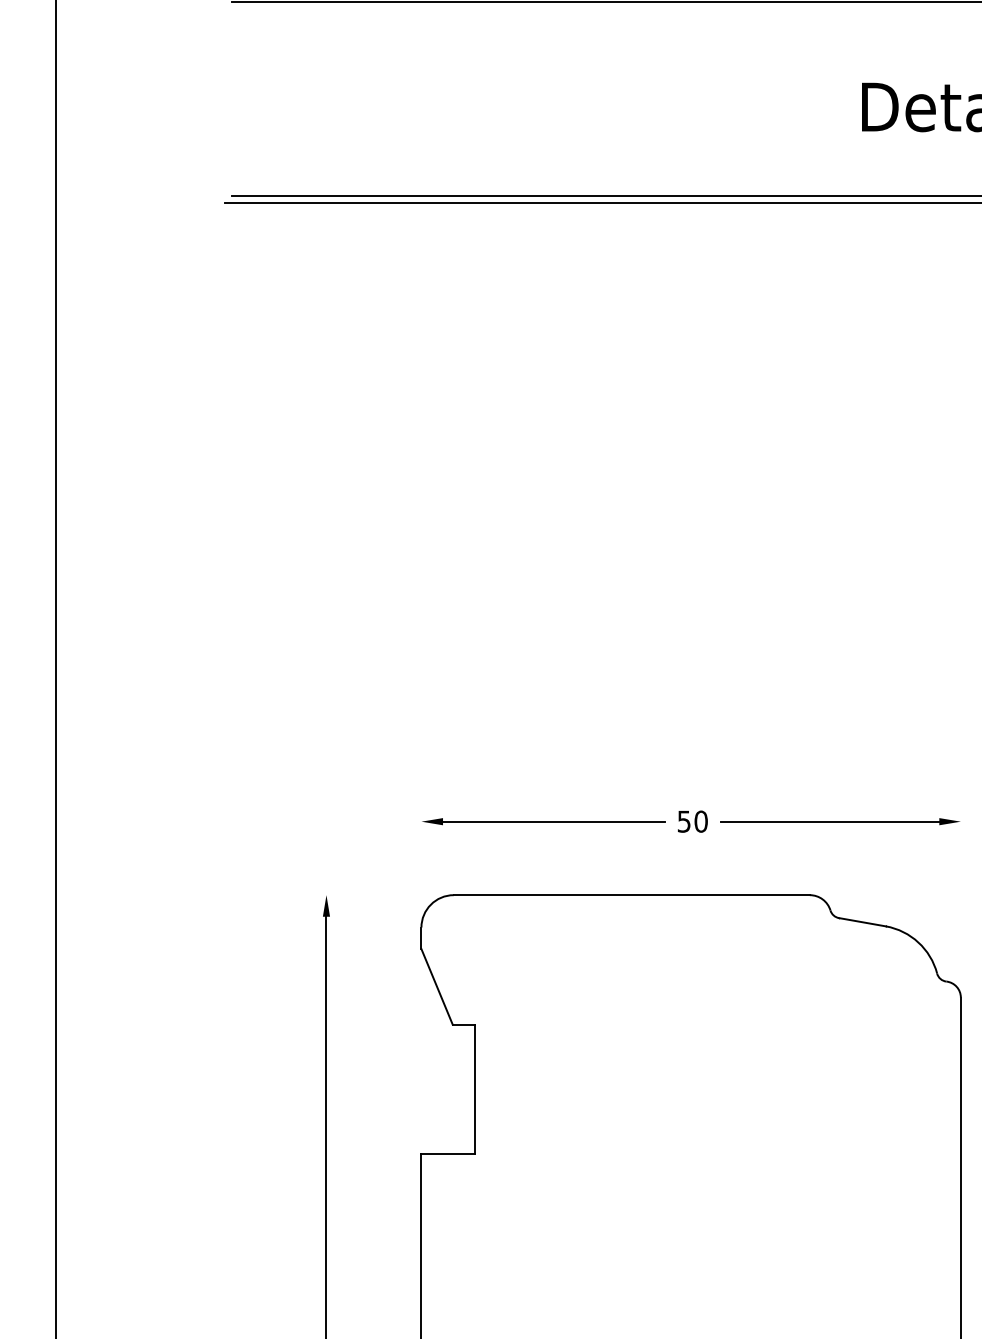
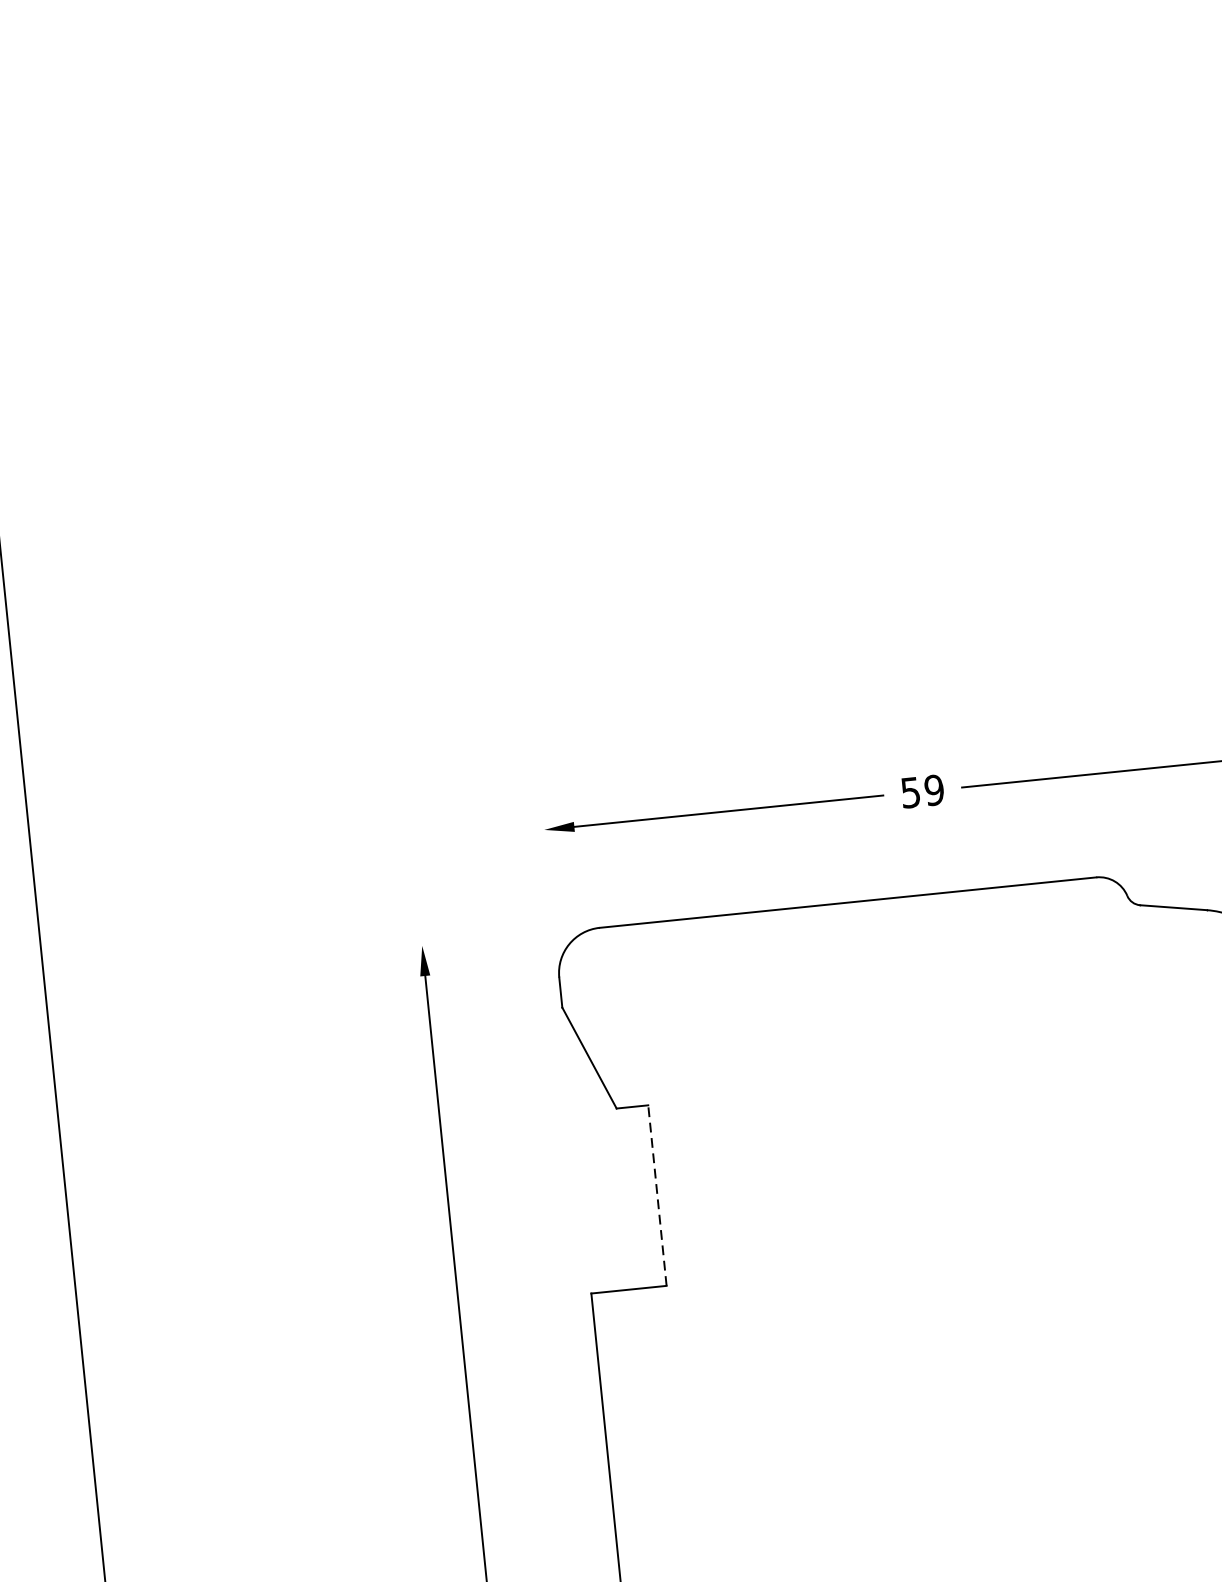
text: (700, 821) -> (933, 790), 50 -> 59
line: (475, 1089) -> (657, 1195), solid -> dashed

